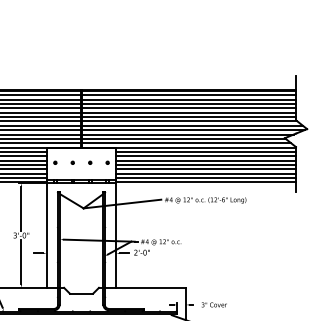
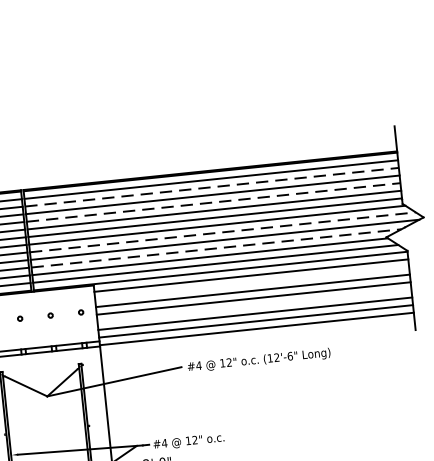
line: (189, 99) -> (212, 186), solid -> dashed
line: (189, 108) -> (214, 202), solid -> dashed
line: (193, 125) -> (224, 231), solid -> dashed
line: (188, 134) -> (217, 248), solid -> dashed
line: (205, 156) -> (250, 283), removed
line: (205, 169) -> (253, 306), removed

